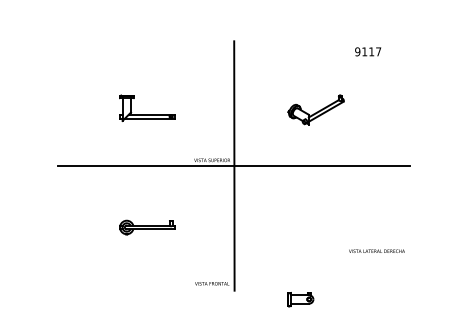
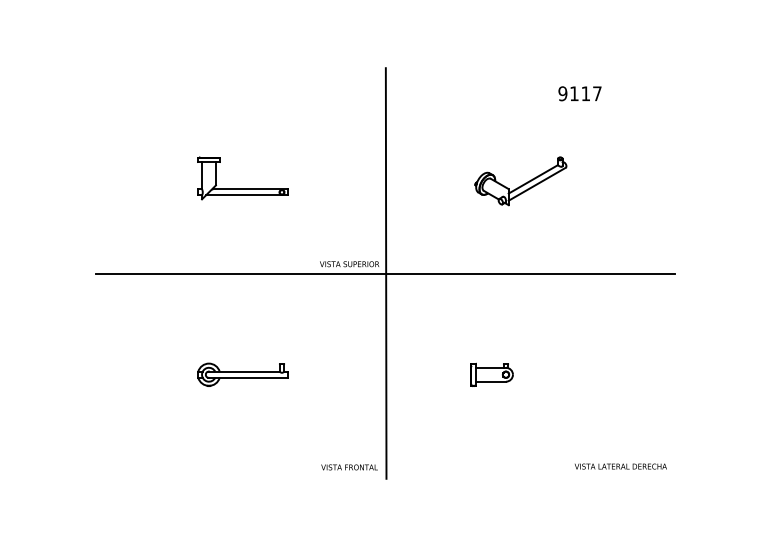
text: (368, 51) -> (580, 93), moved
text: (376, 250) -> (620, 465), moved
part: (300, 299) -> (491, 374), moved

